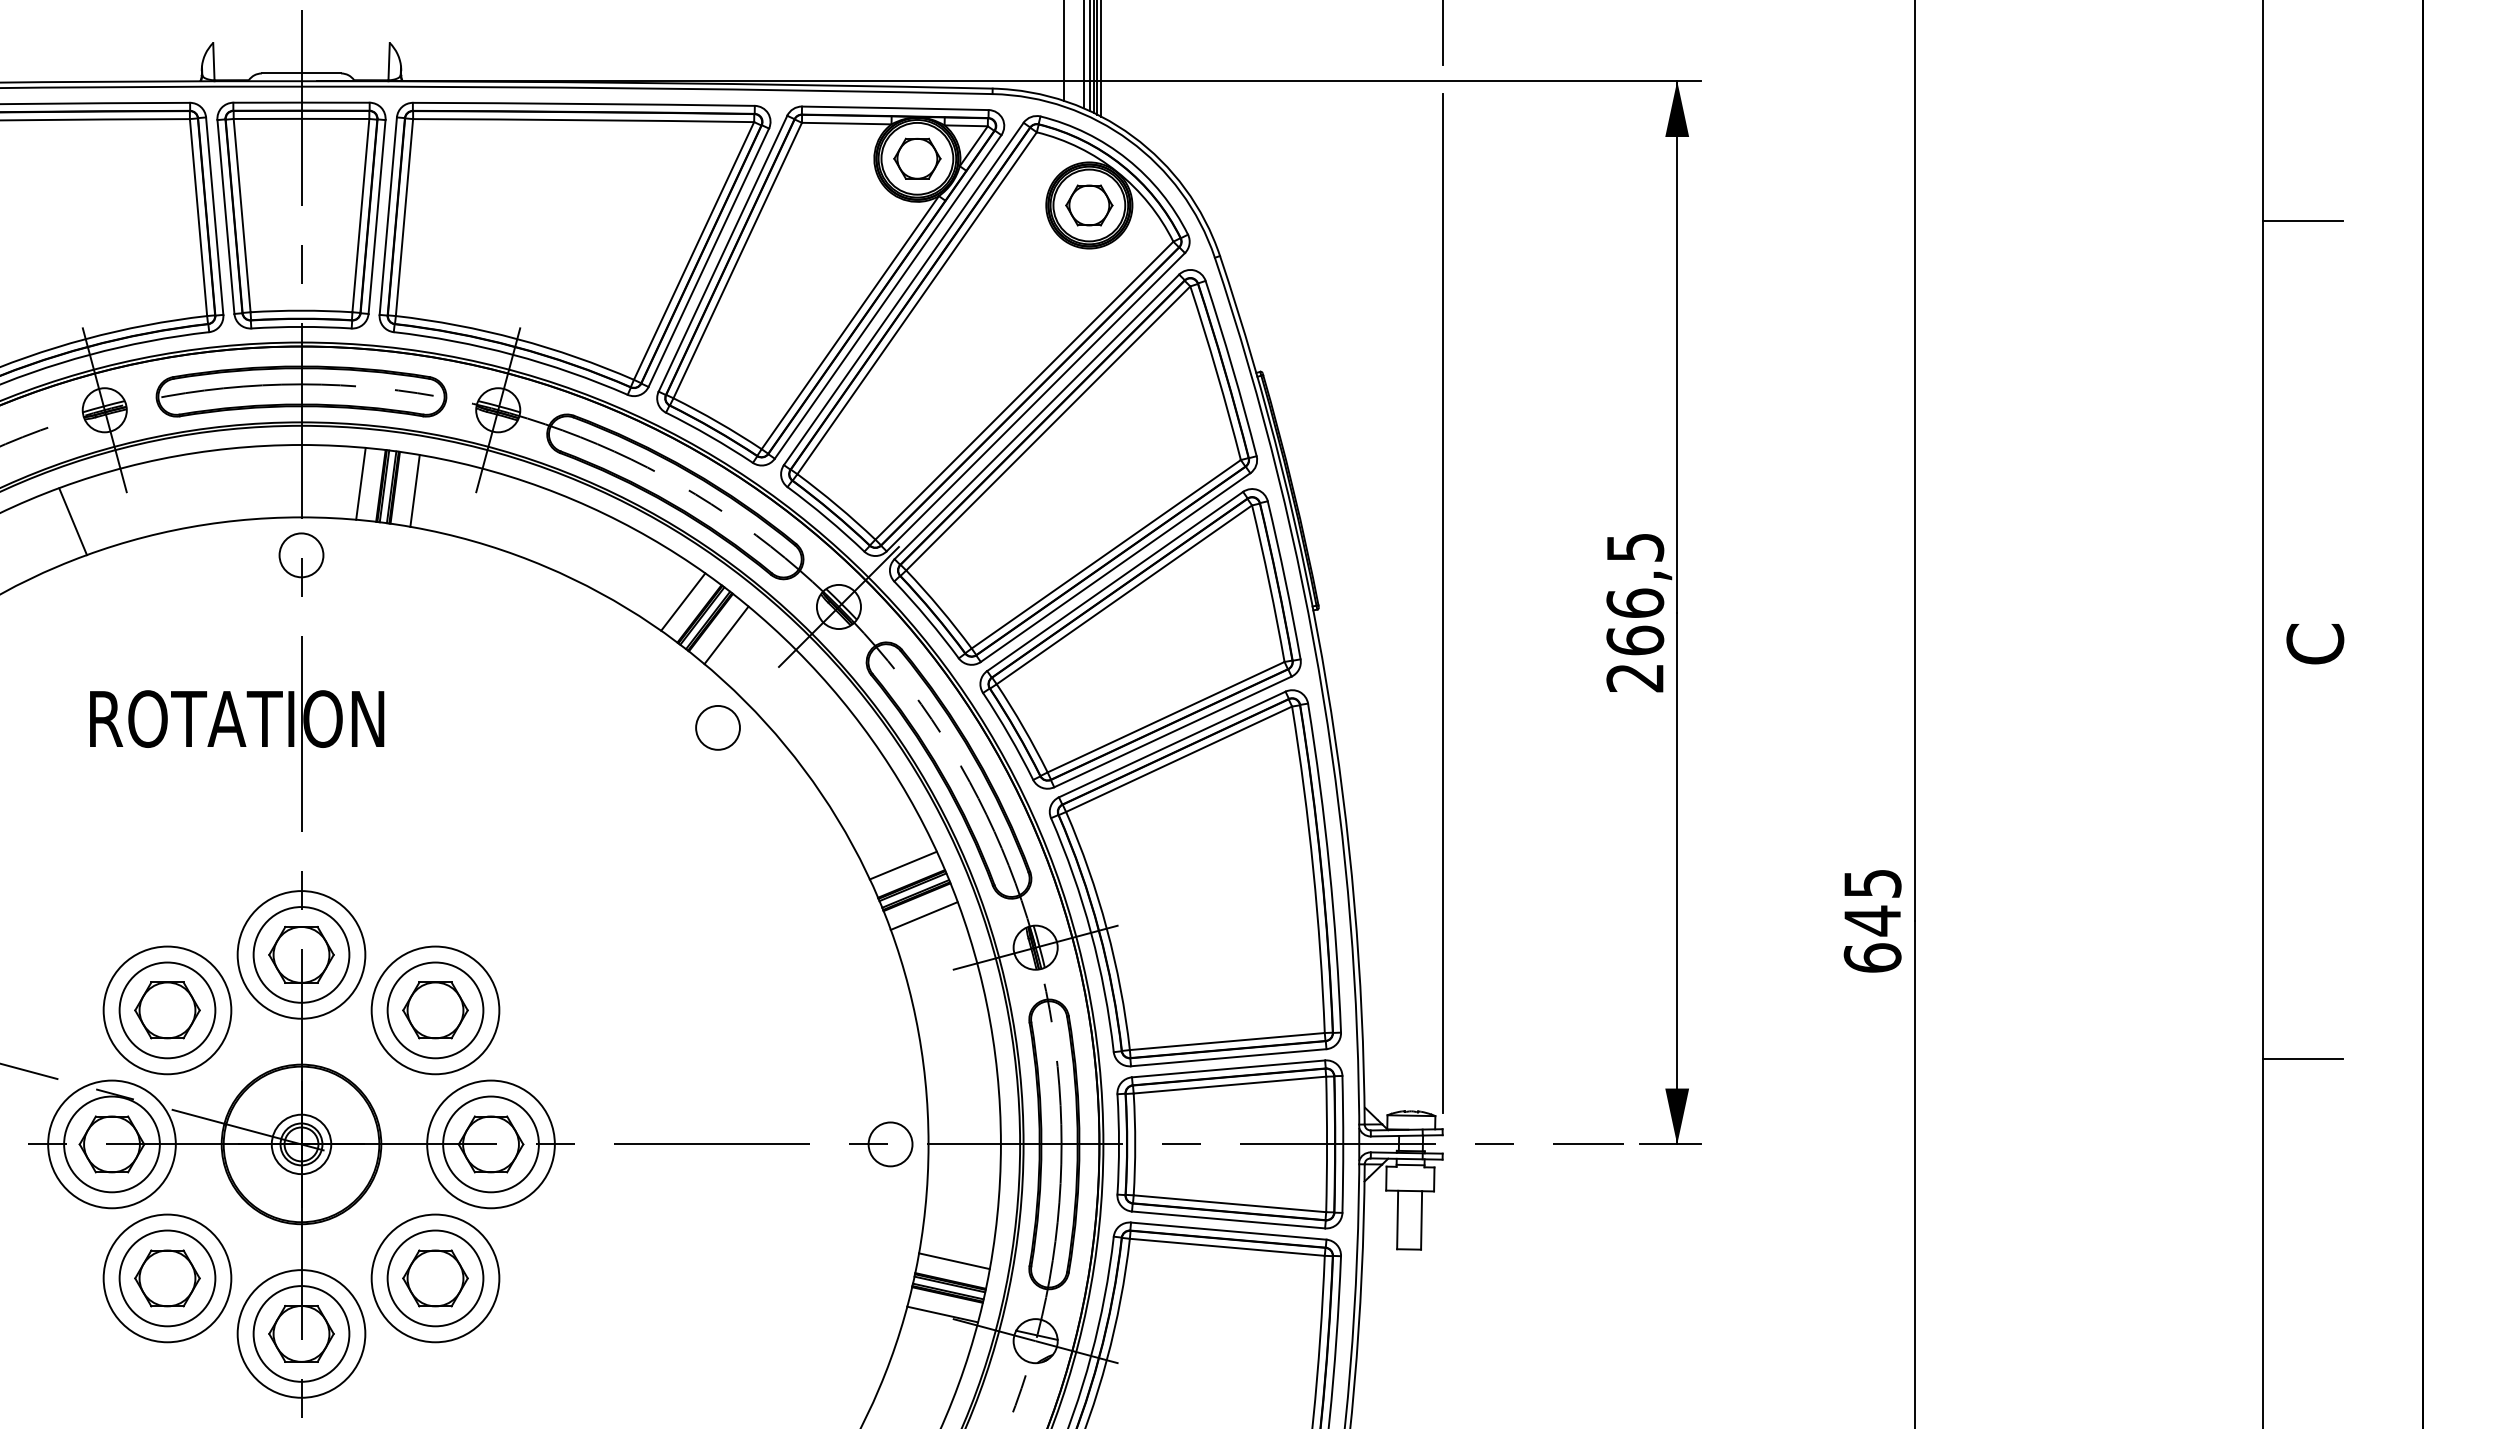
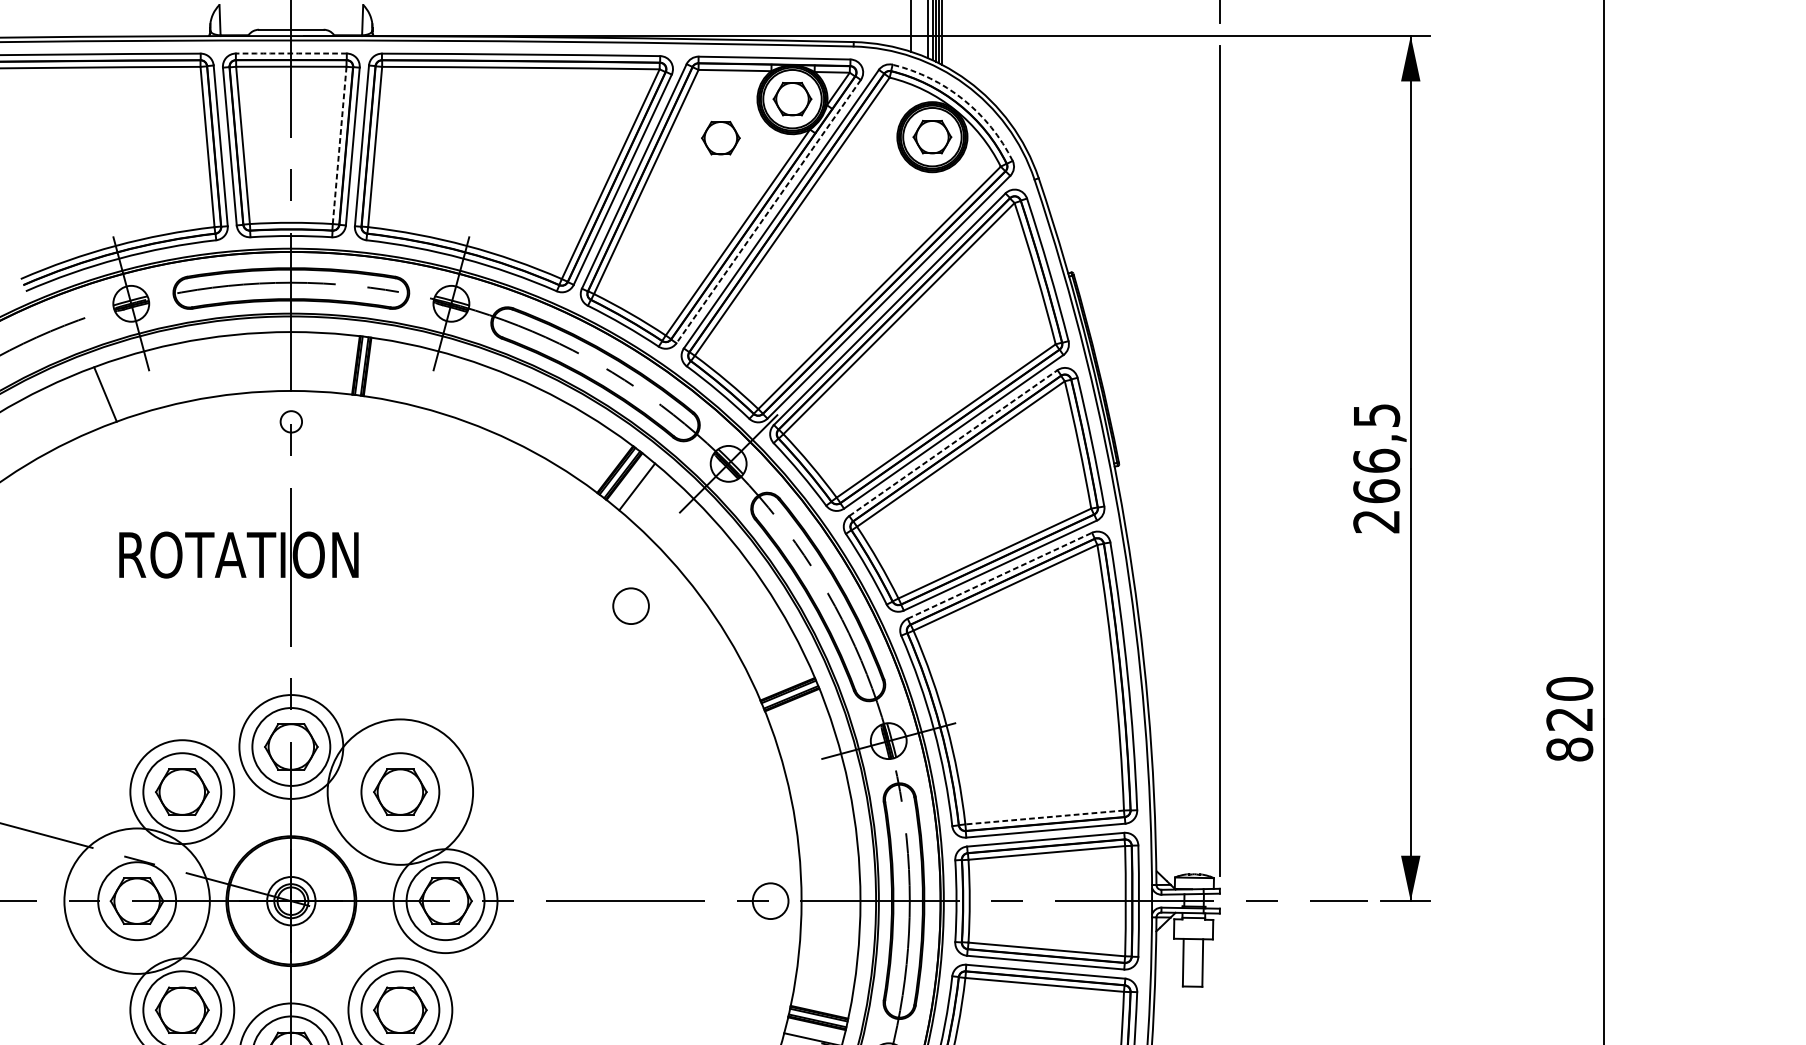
arc: (301, 102) -> (291, 53), solid -> dashed
arc: (1127, 159) -> (963, 99), solid -> dashed
part: (829, 206) -> (720, 138), added
line: (360, 216) -> (339, 146), solid -> dashed
line: (888, 296) -> (768, 211), solid -> dashed
line: (360, 483) -> (339, 363), removed
line: (414, 490) -> (383, 369), removed
circle: (301, 555) -> (291, 421), size x0.6
line: (1115, 581) -> (953, 443), solid -> dashed
line: (683, 601) -> (602, 459), removed
circle: (717, 727) -> (630, 605), moved
line: (1172, 744) -> (1000, 575), solid -> dashed
line: (902, 865) -> (780, 674), removed
line: (923, 915) -> (797, 714), removed
text: (1872, 920) -> (1569, 718), 645 -> 820
circle: (435, 1010) -> (400, 792), size x1.4
line: (1227, 1041) -> (1044, 817), solid -> dashed
circle: (111, 1144) -> (136, 901), size x1.4
line: (954, 1261) -> (822, 996), removed

